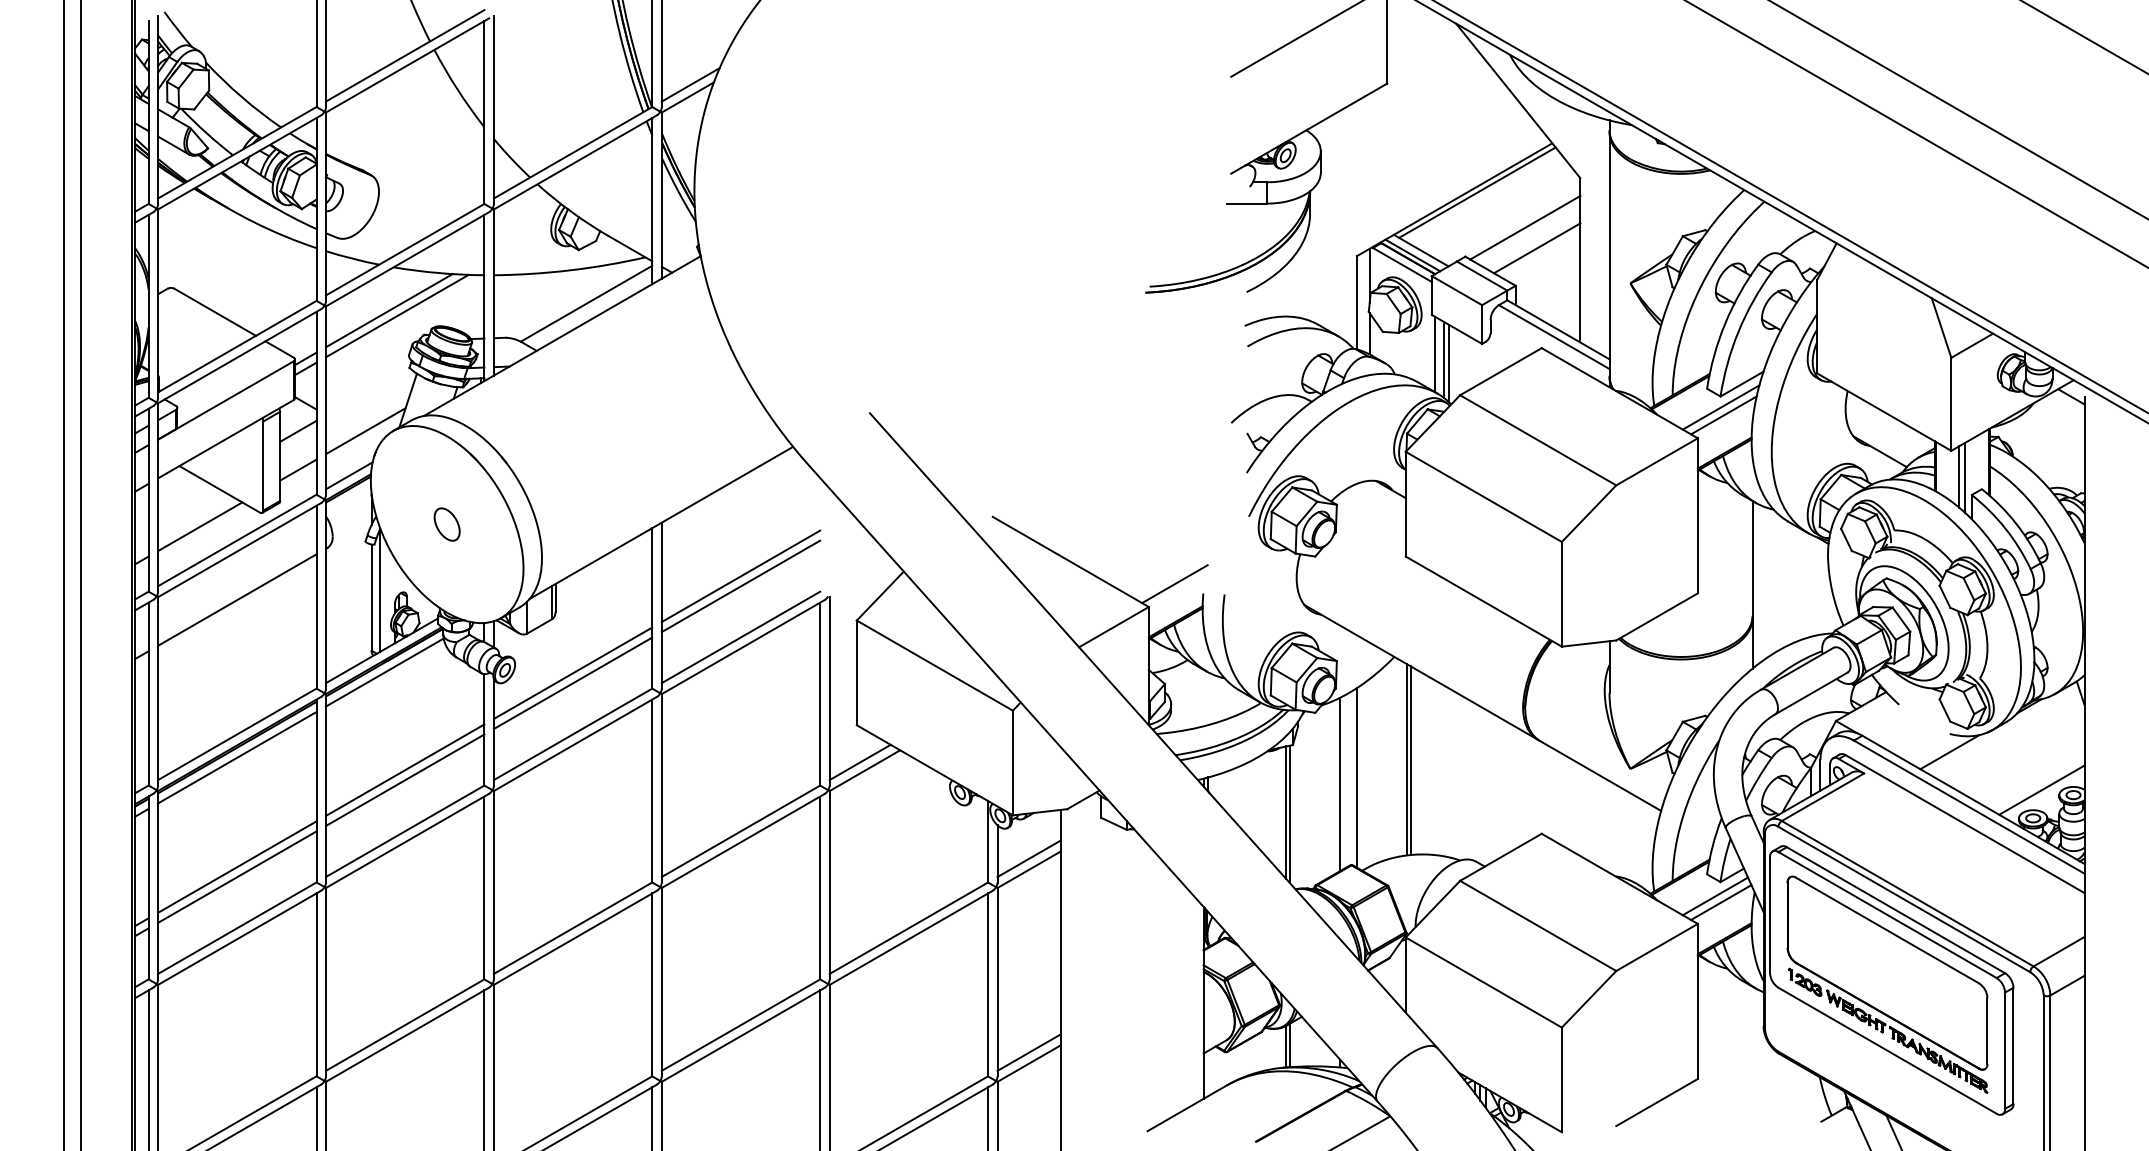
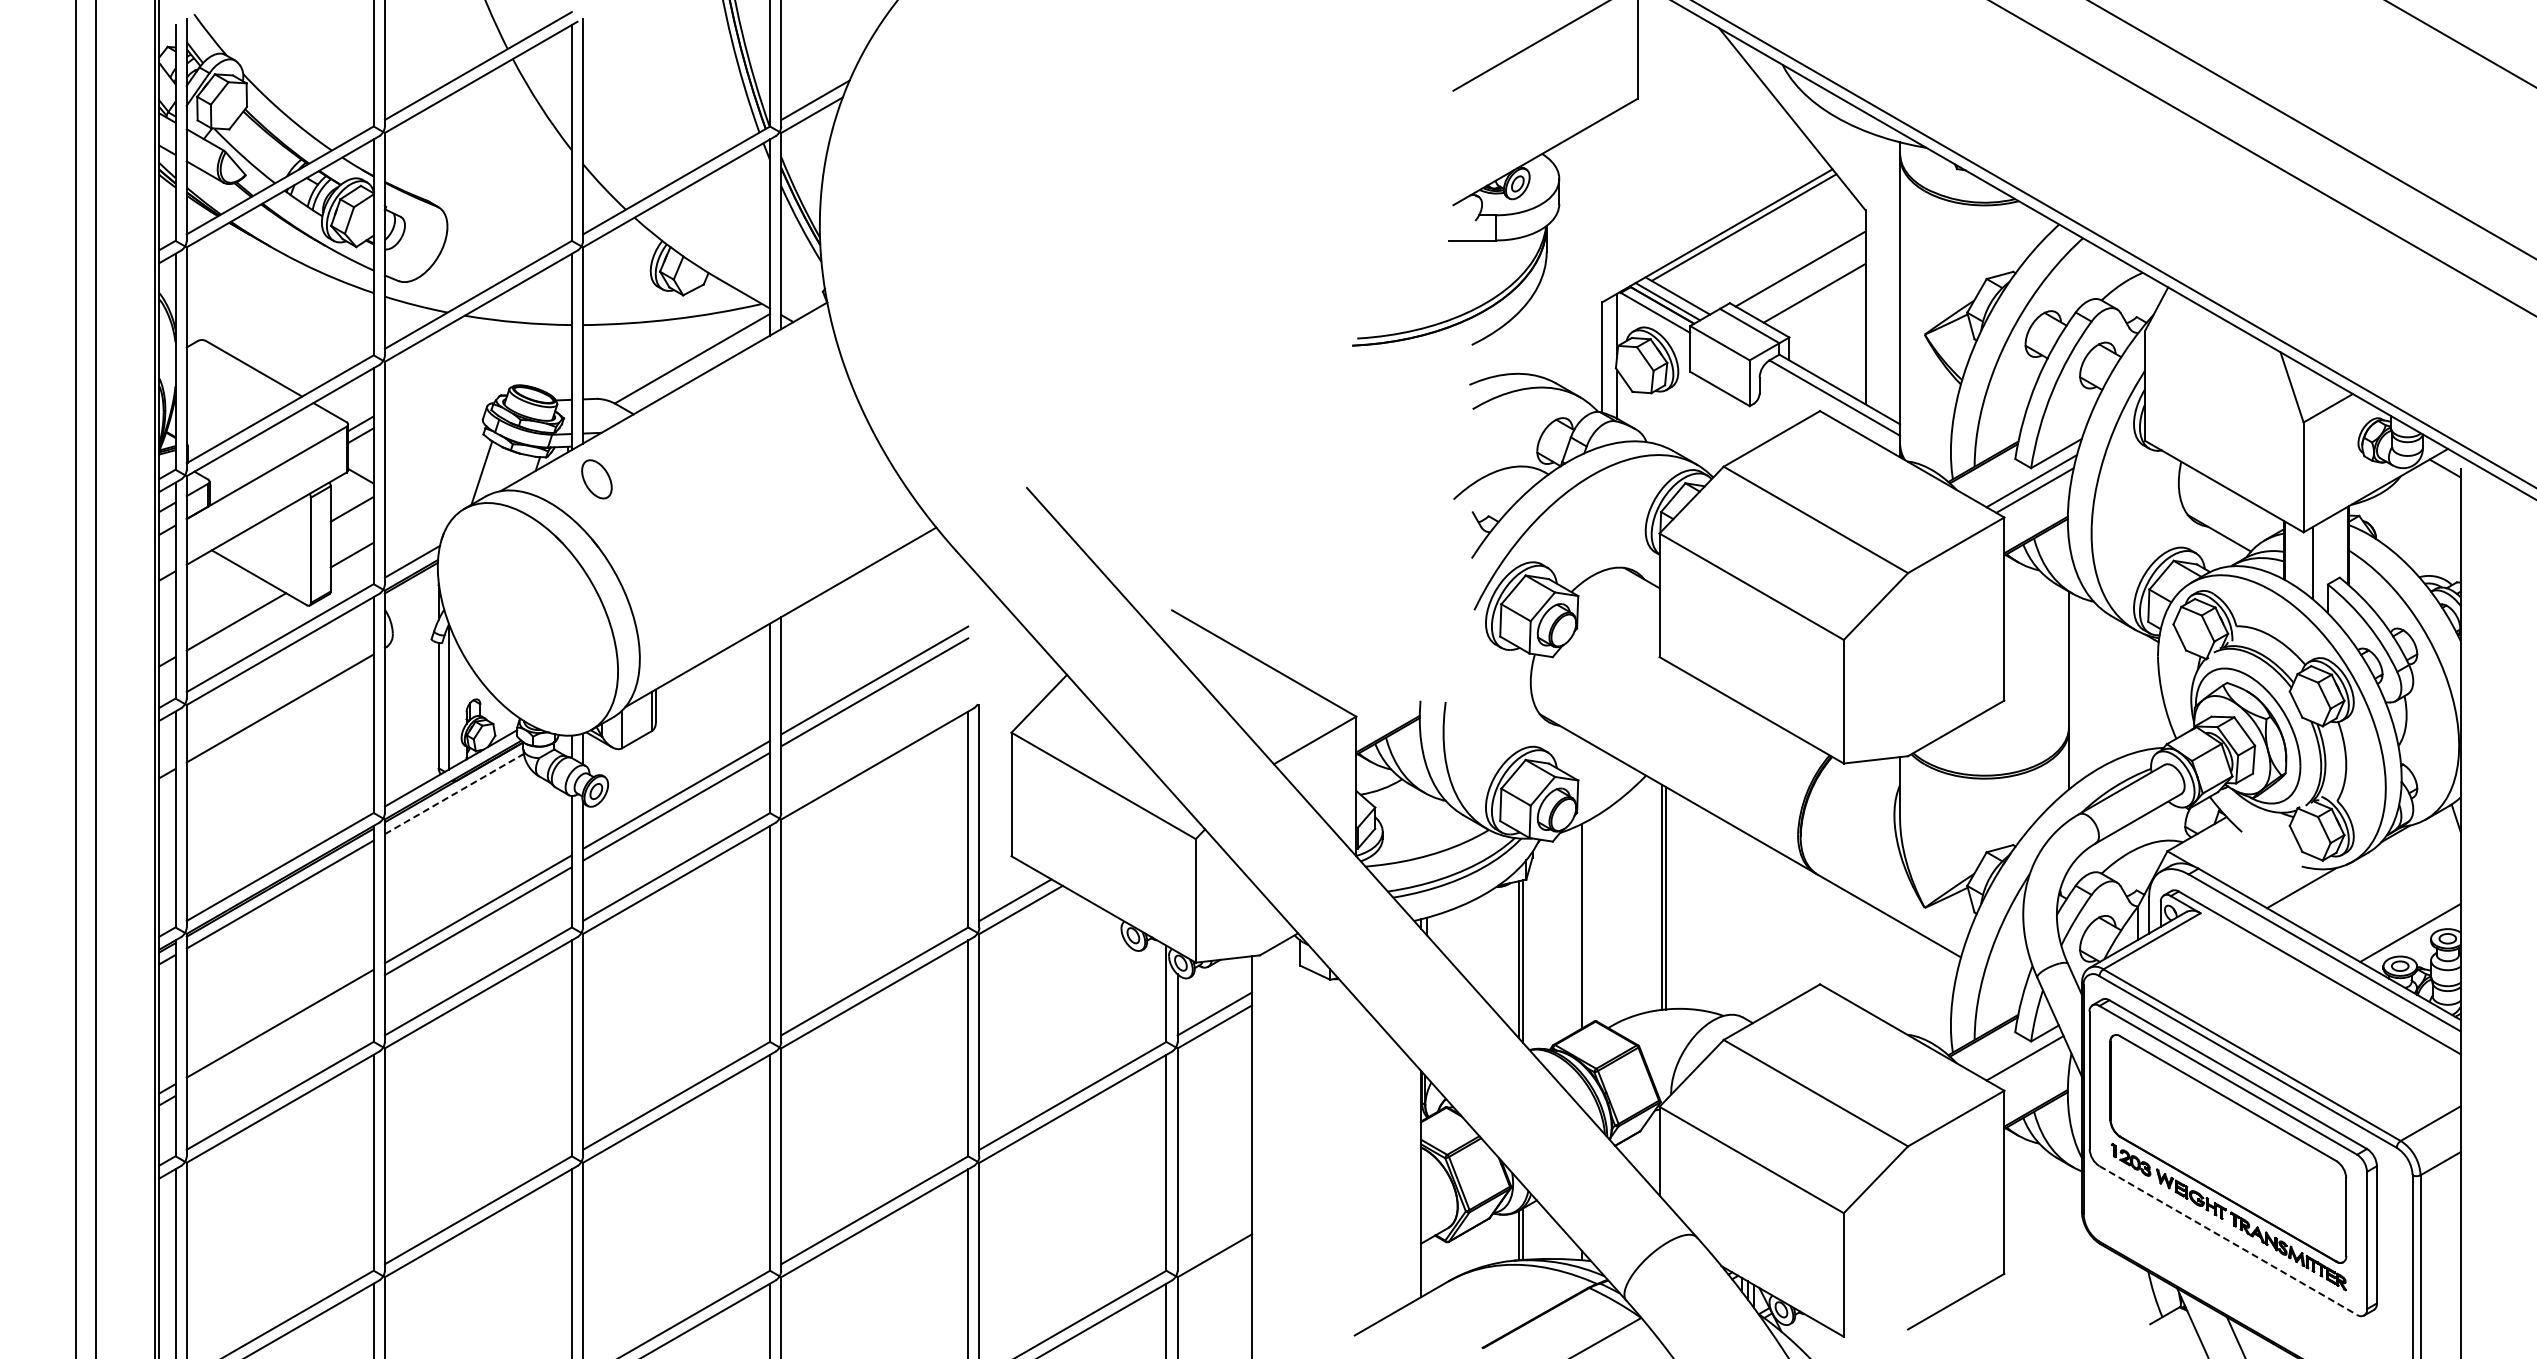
line: (389, 310) -> (459, 366), removed
line: (396, 315) -> (468, 372), removed
line: (1435, 354) -> (1694, 418), removed
line: (1443, 359) -> (1704, 424), removed
line: (1448, 362) -> (1710, 428), removed
line: (365, 430) -> (431, 508), removed
line: (1964, 477) -> (2319, 563), removed
part: (446, 524) -> (596, 479), moved
line: (1174, 583) -> (1386, 689), removed
line: (740, 637) -> (874, 752), removed
line: (384, 672) -> (454, 793), solid -> dashed
line: (1357, 777) -> (1602, 918), removed
line: (236, 877) -> (279, 1035), removed
line: (1720, 902) -> (2031, 1065), removed
line: (1887, 1050) -> (2228, 1240), solid -> dashed
line: (1028, 1052) -> (1214, 1242), removed

